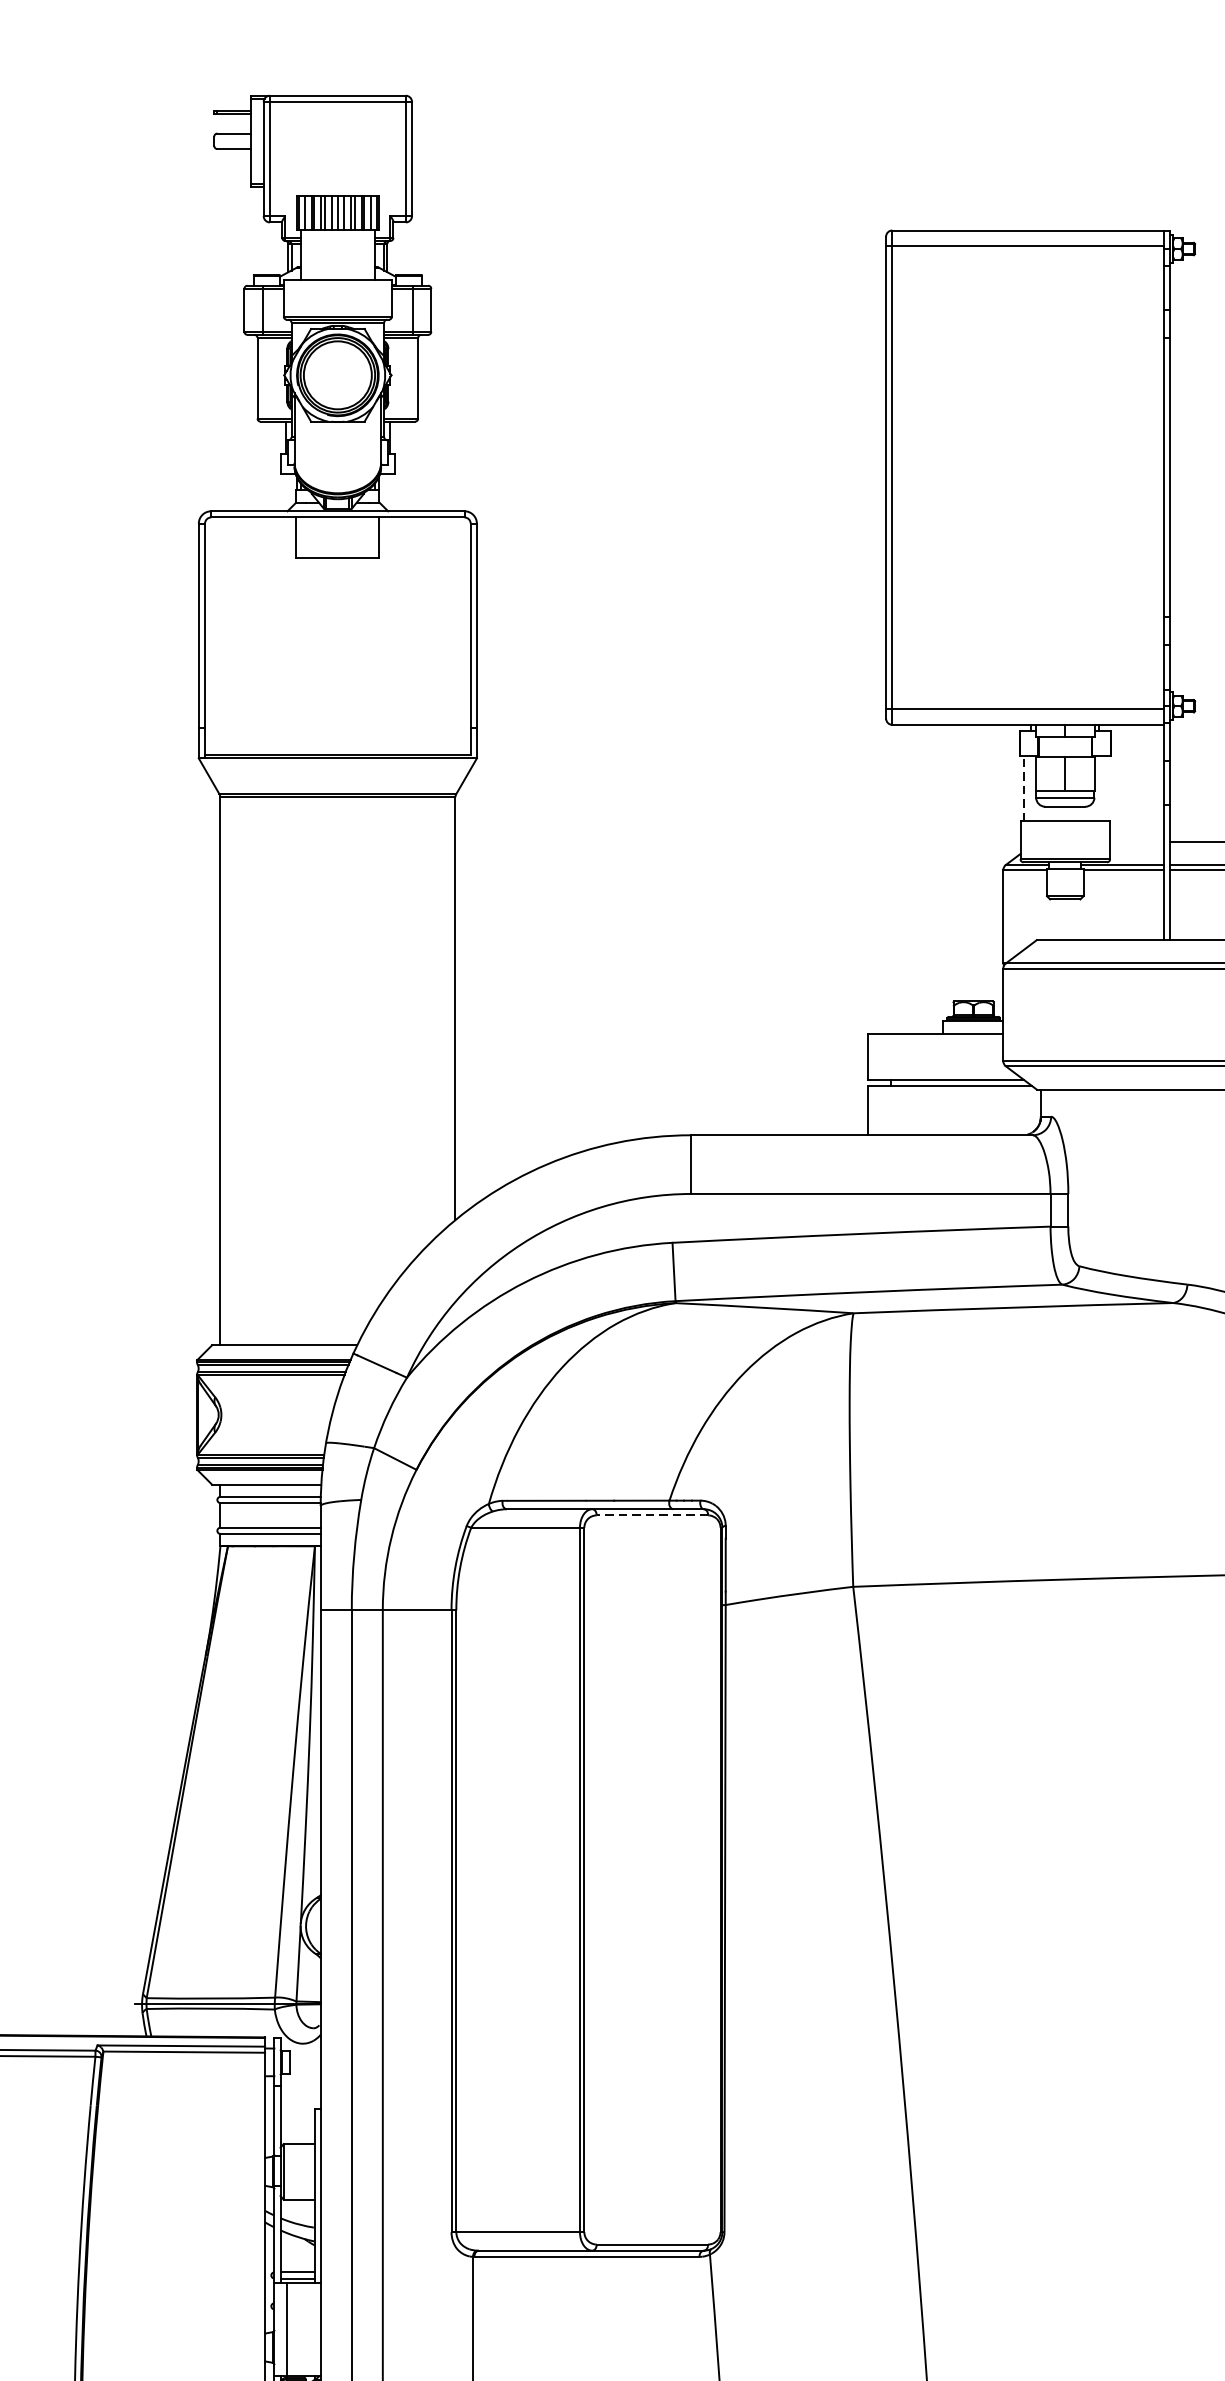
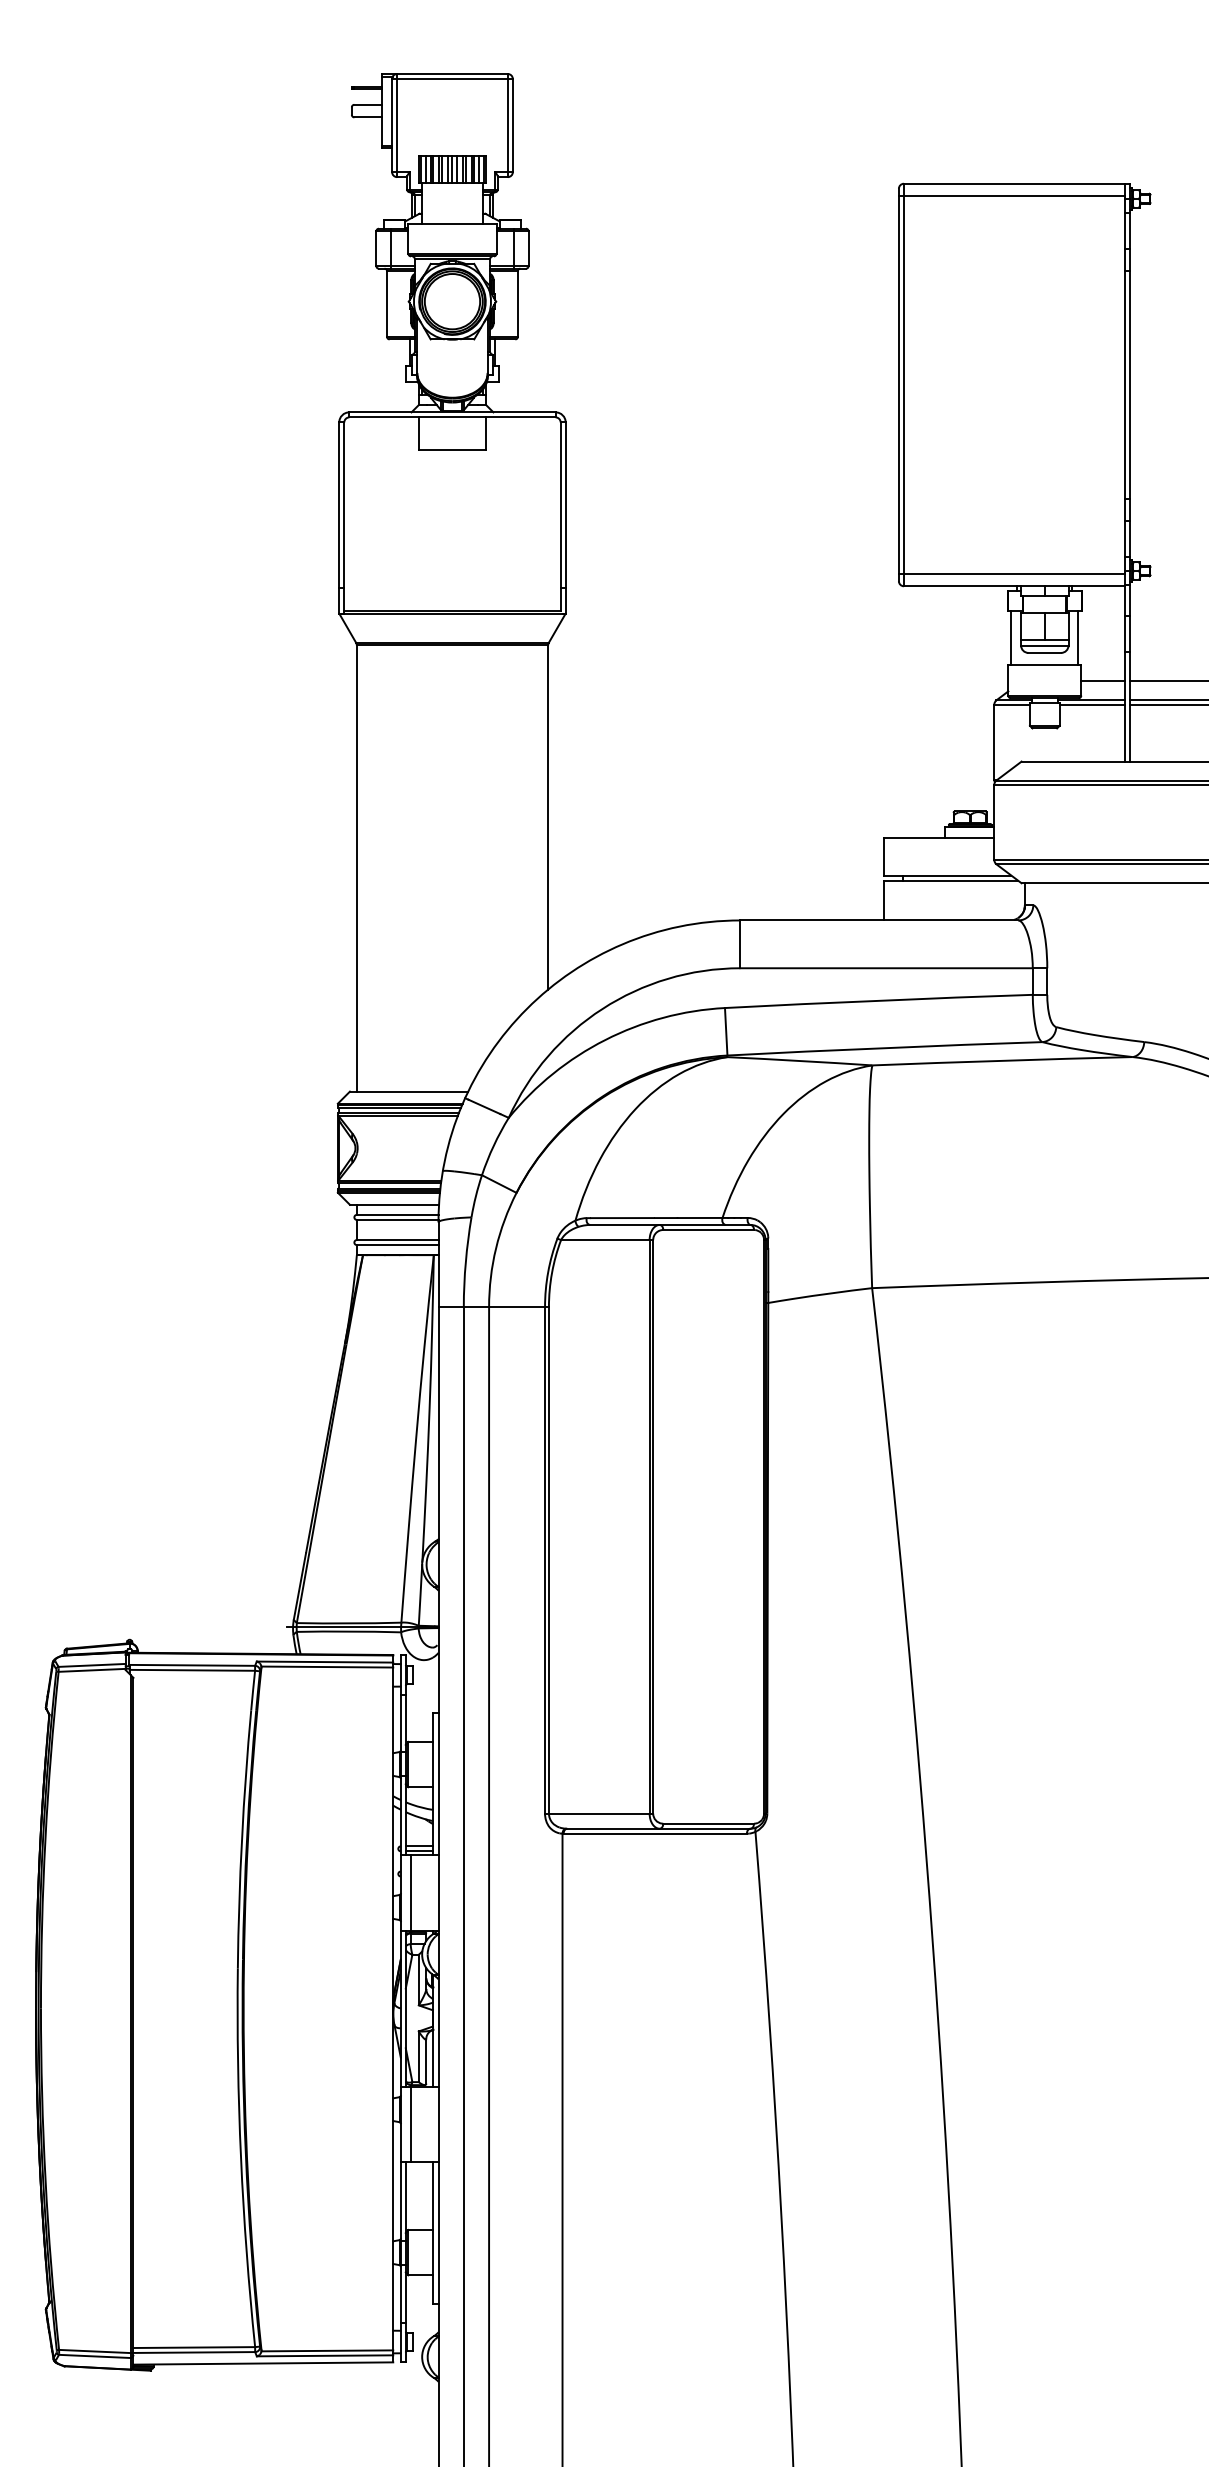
line: (1106, 787) -> (1078, 637), added
line: (1024, 788) -> (1011, 638), dashed -> solid
line: (1137, 841) -> (1103, 681), added
line: (652, 1514) -> (708, 1229), dashed -> solid

